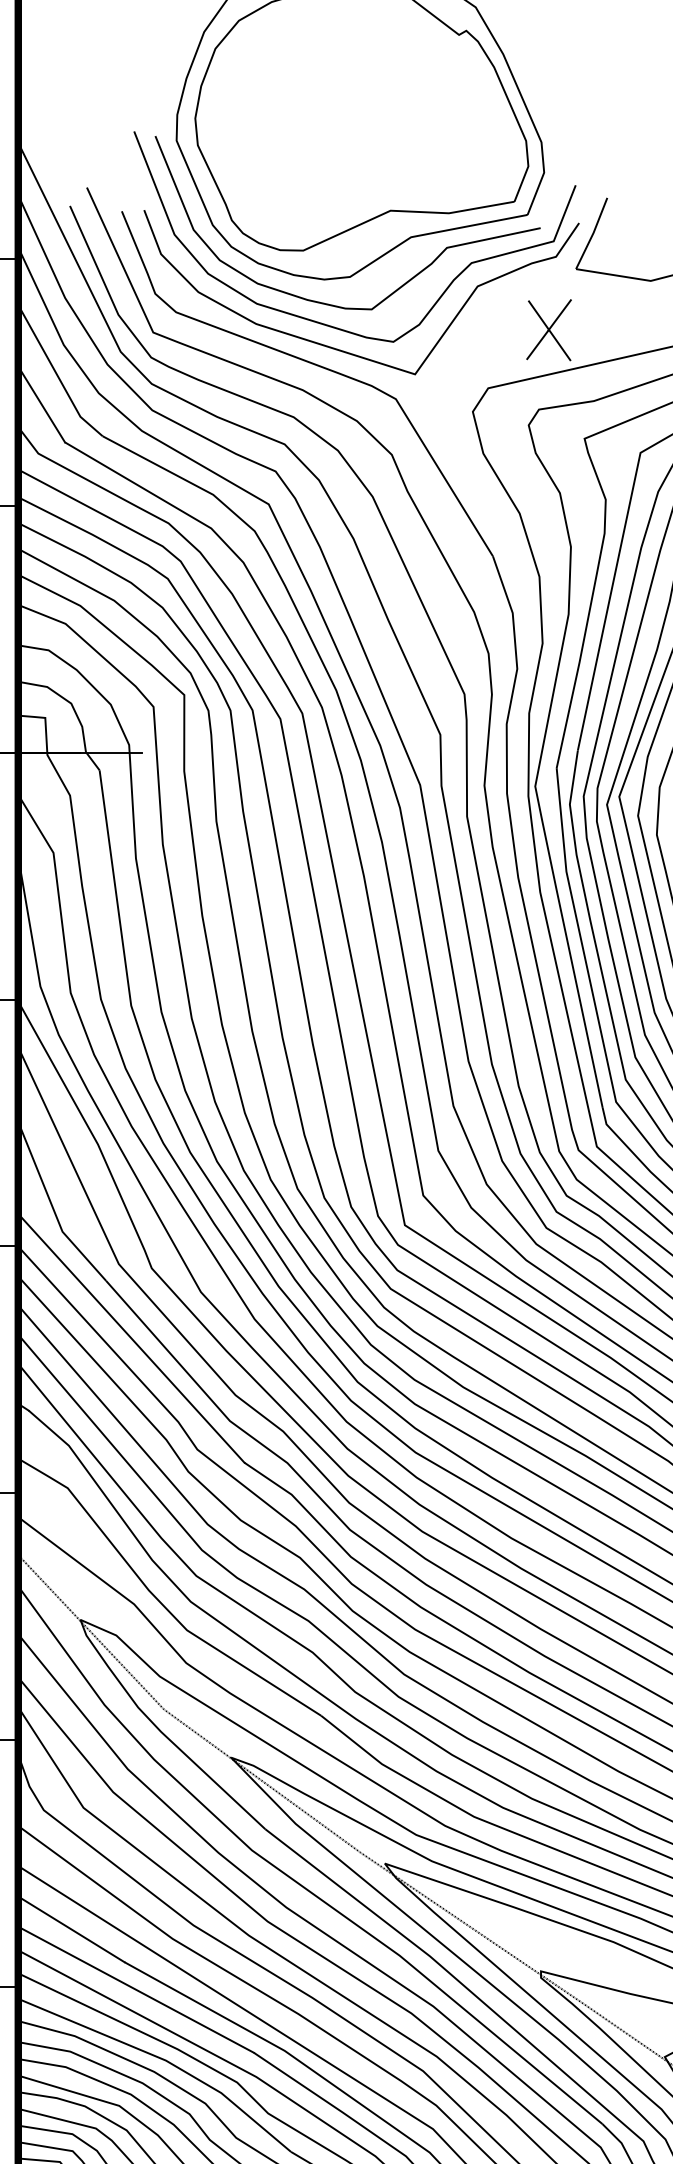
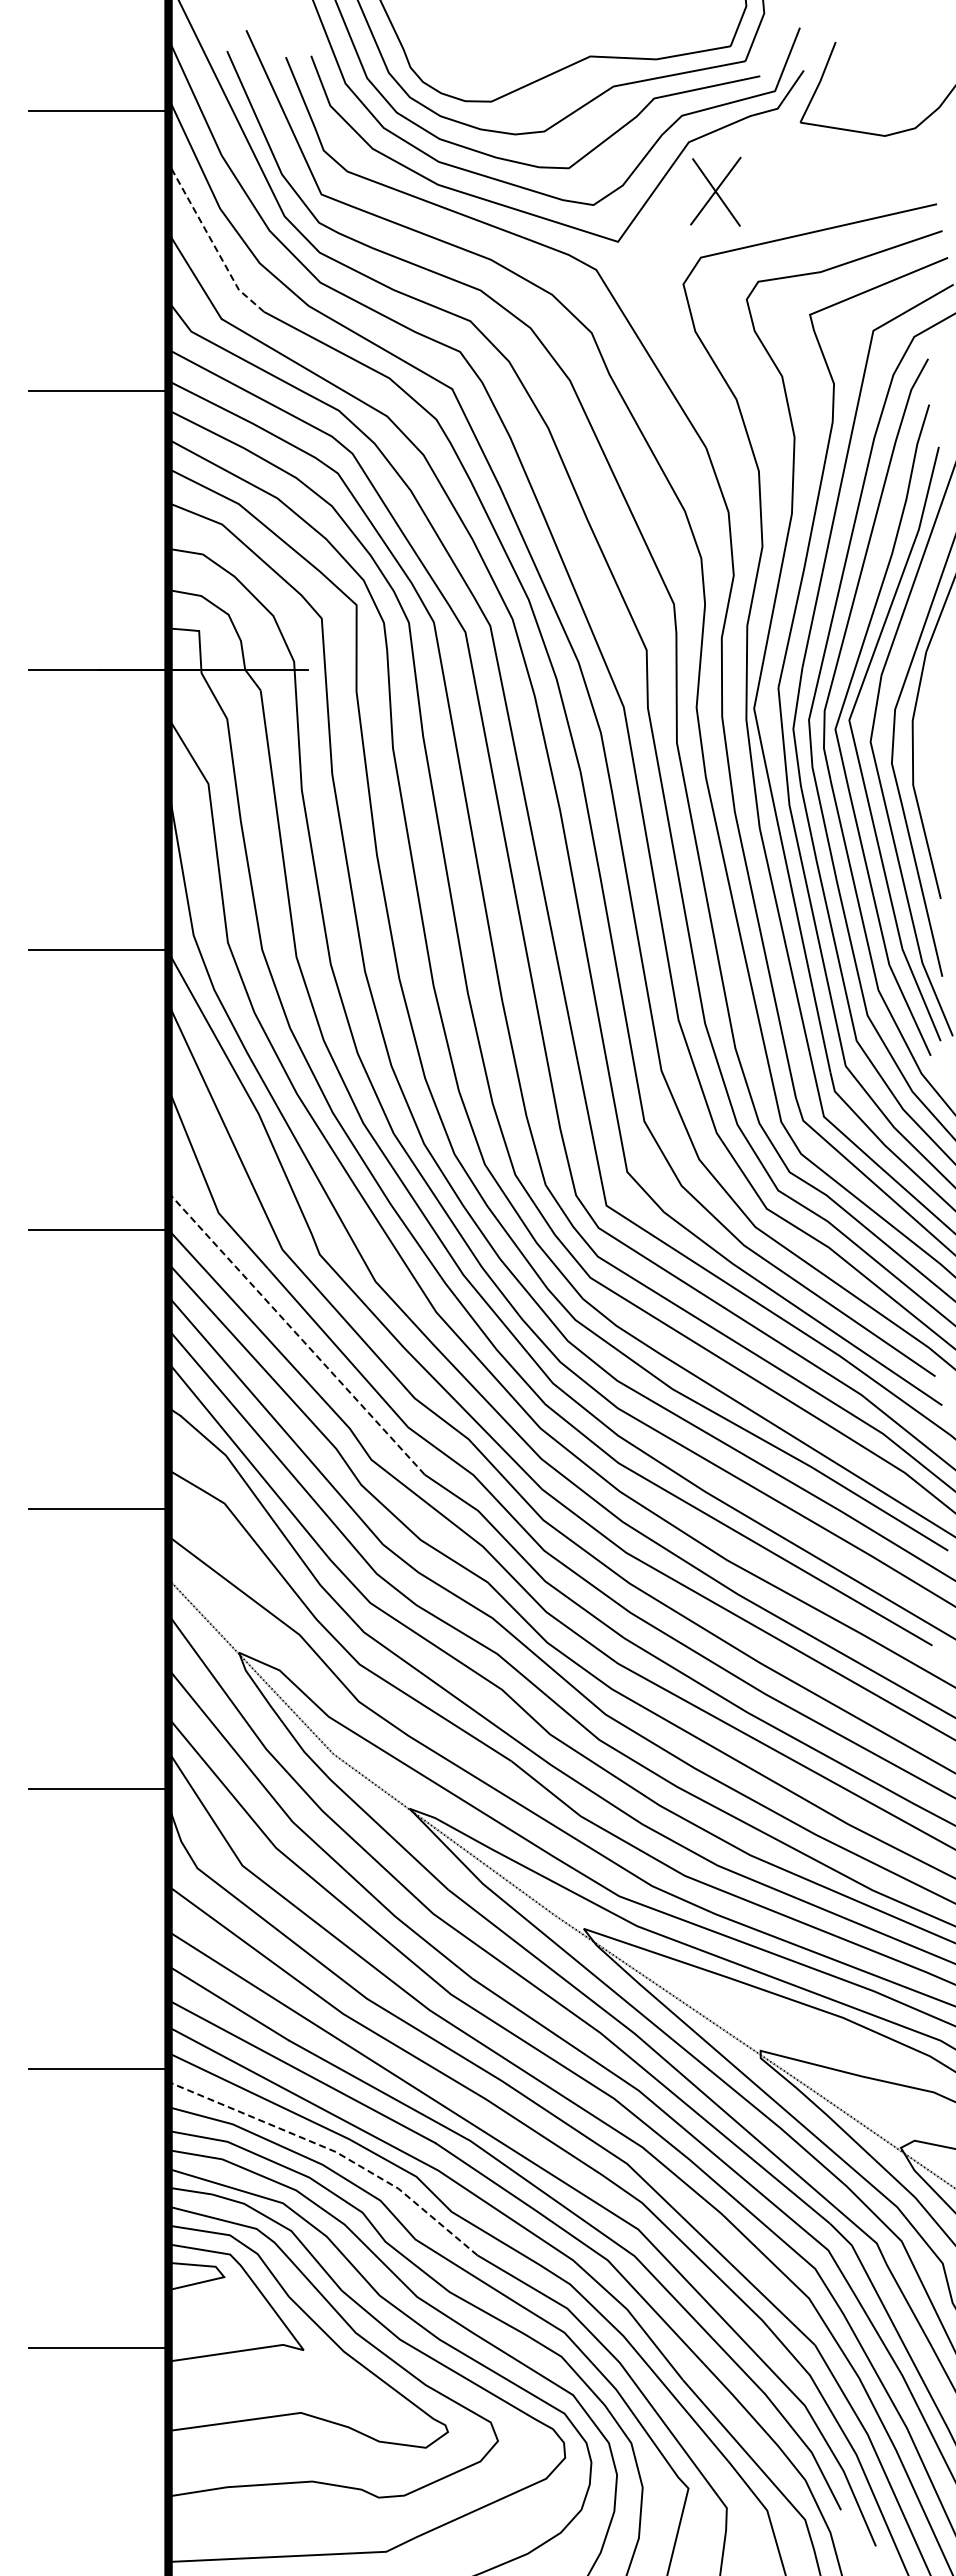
part: (548, 329) -> (715, 191), moved
line: (57, 374) -> (212, 241), solid -> dashed
line: (131, 1338) -> (296, 1333), solid -> dashed
line: (163, 2060) -> (333, 2151), solid -> dashed

